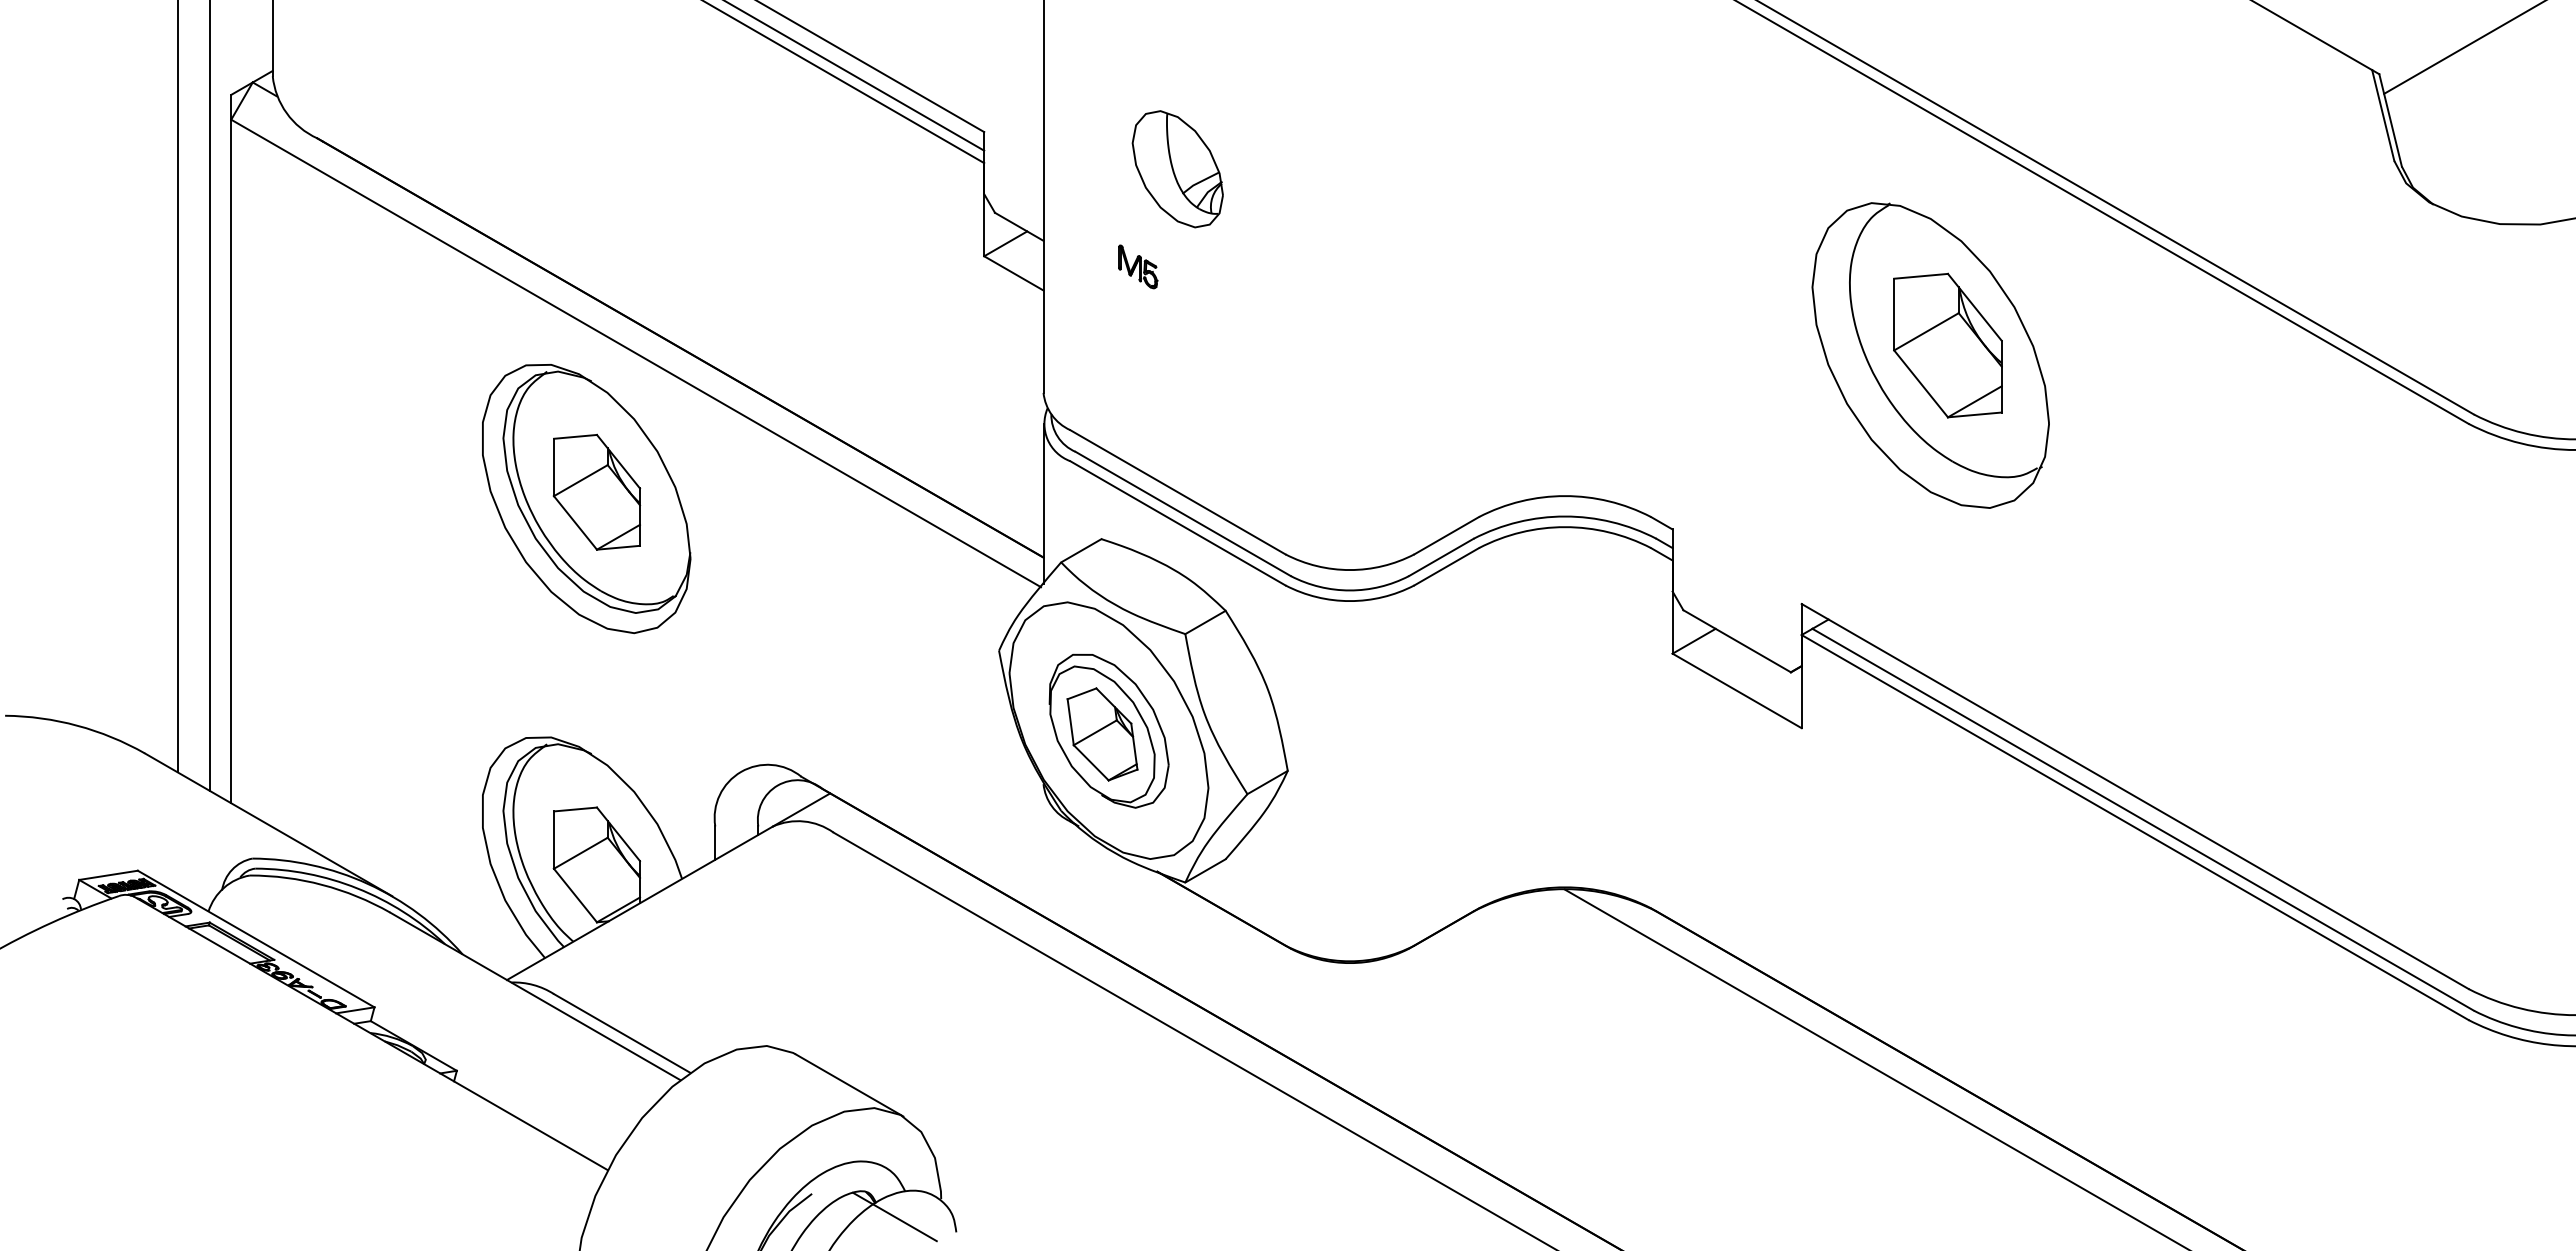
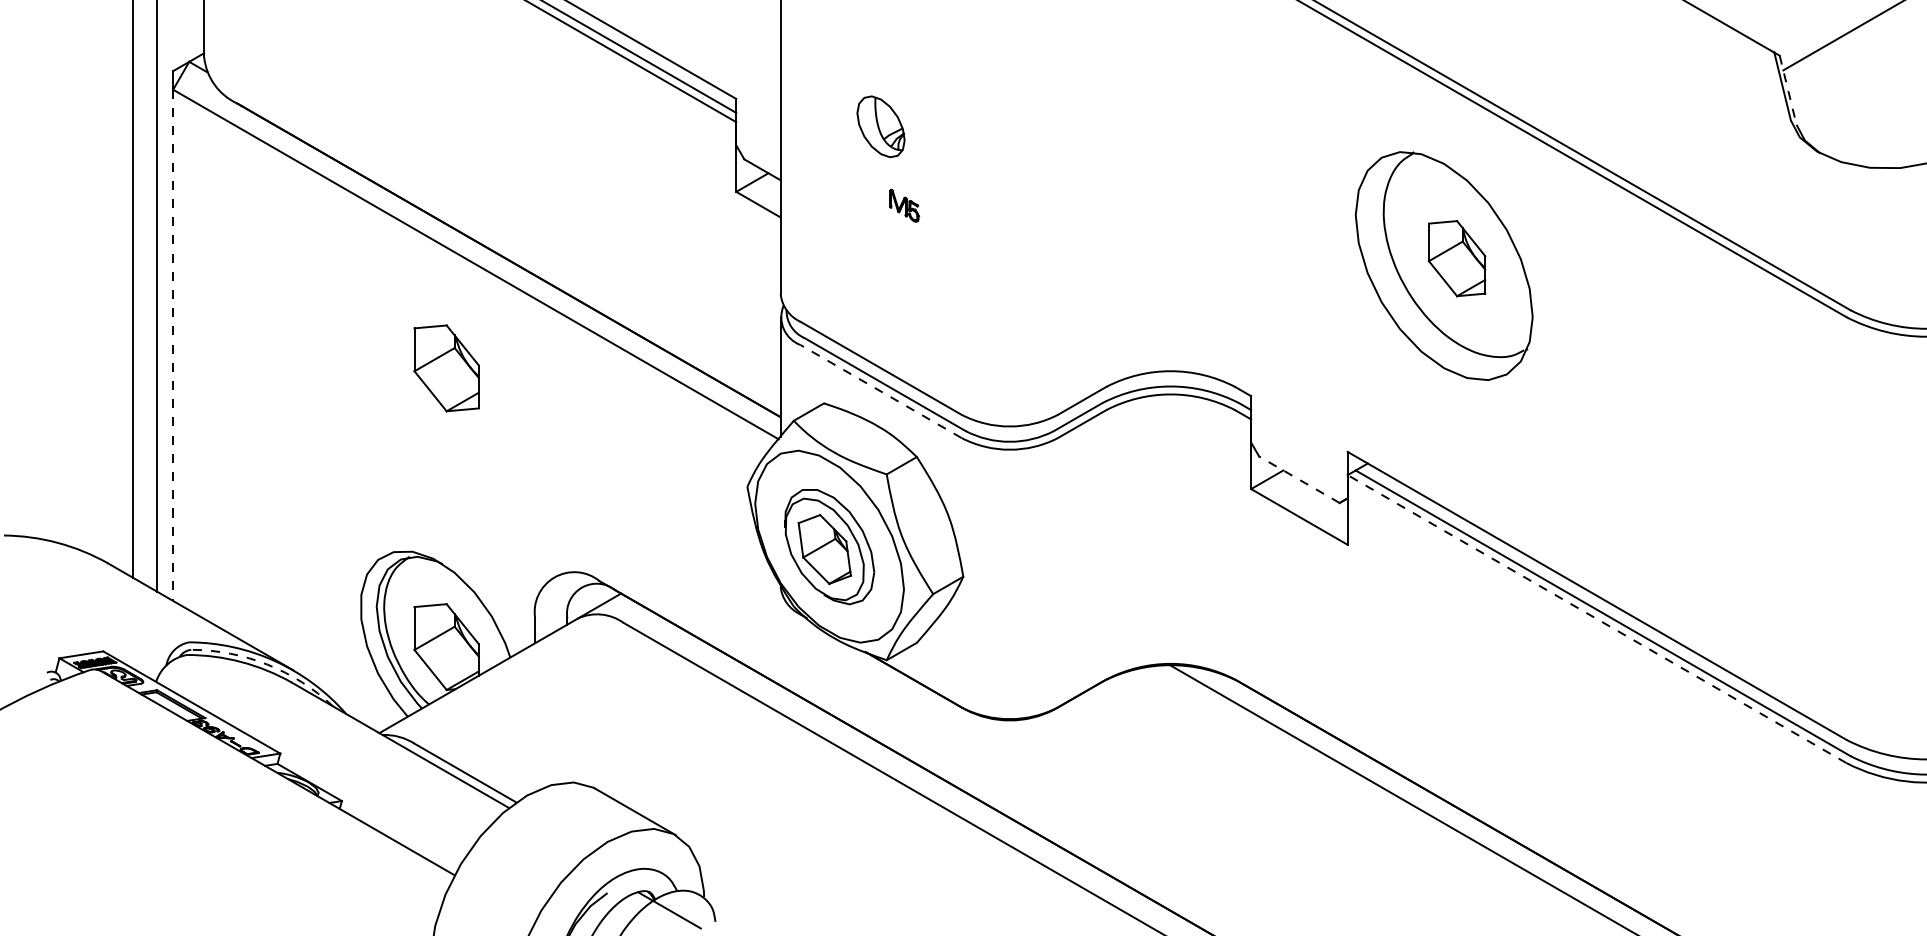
line: (2390, 120) -> (1788, 90), solid -> dashed
part: (1177, 169) -> (880, 126), size x0.7
part: (1138, 266) -> (904, 205), moved
part: (1947, 345) -> (1456, 258), size x0.7
line: (231, 461) -> (173, 345), solid -> dashed
part: (586, 499) -> (438, 373), removed
line: (1177, 523) -> (880, 391), solid -> dashed
line: (1736, 641) -> (1298, 479), solid -> dashed
line: (2134, 827) -> (1596, 619), solid -> dashed
arc: (357, 888) -> (267, 664), solid -> dashed

